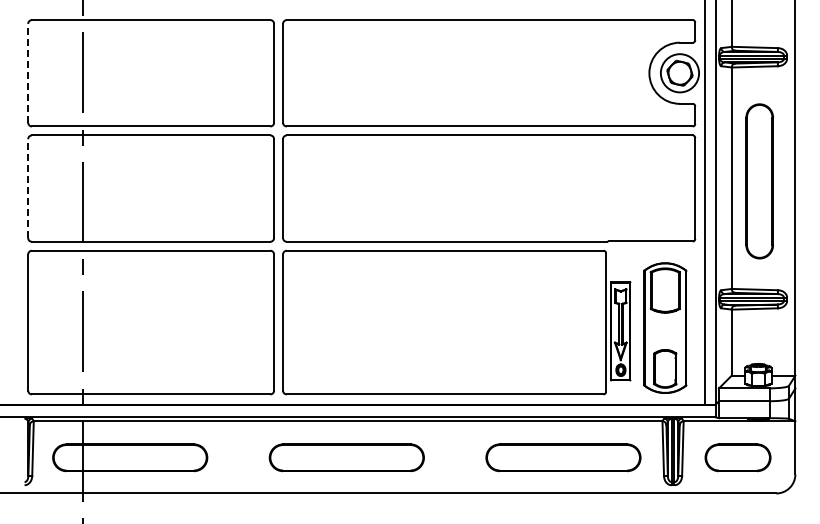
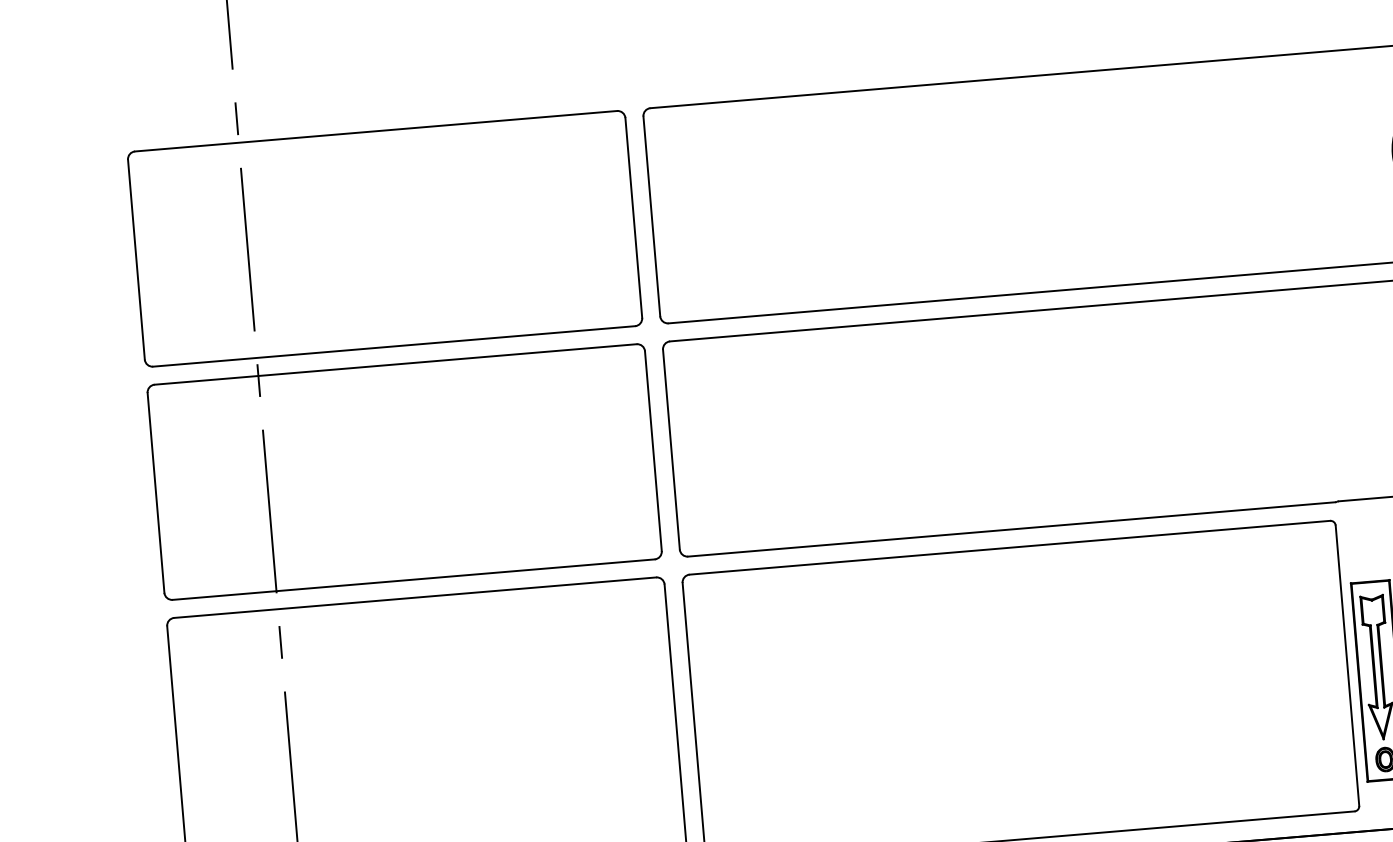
line: (28, 72) -> (136, 258), dashed -> solid
line: (28, 188) -> (156, 492), dashed -> solid

